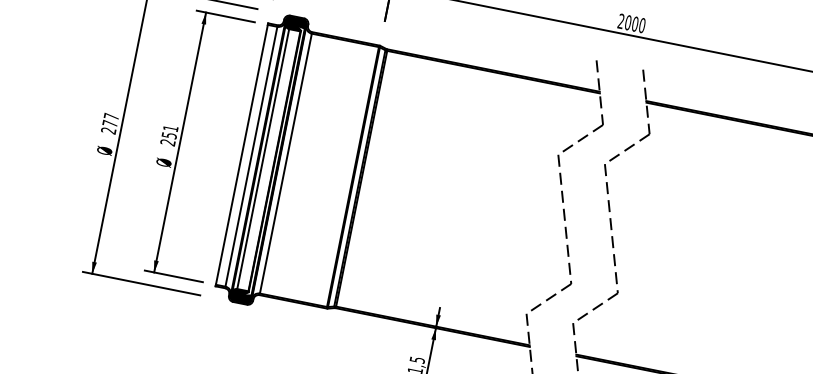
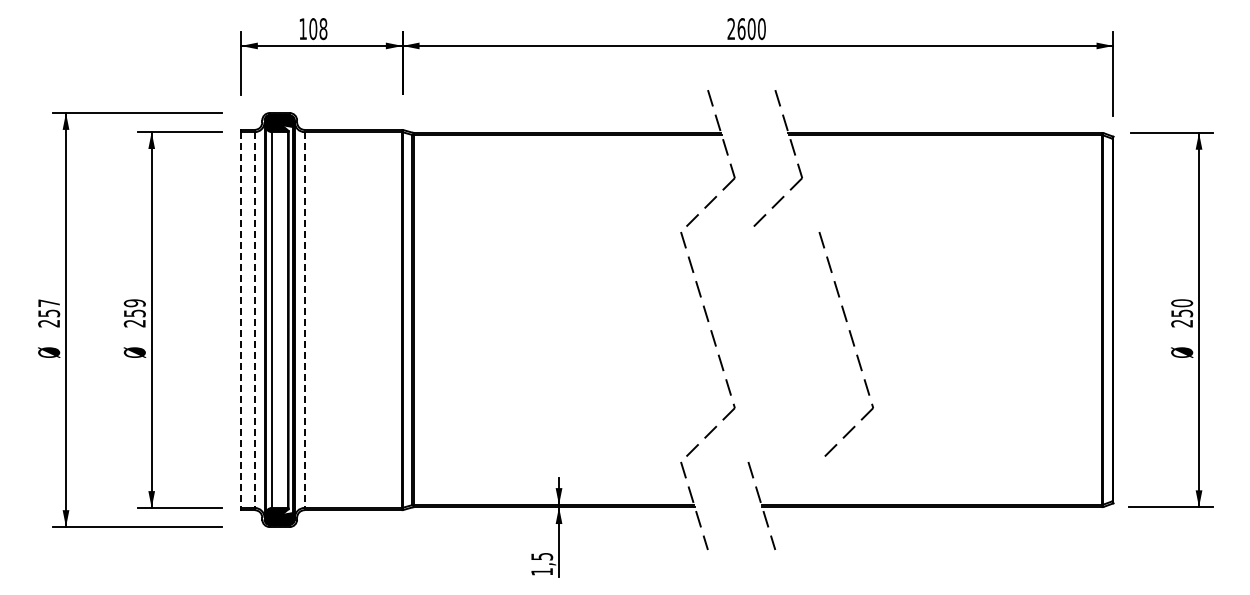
text: (628, 22) -> (741, 28), 2000 -> 2600
text: (110, 123) -> (49, 313), 277 -> 257
text: (170, 128) -> (134, 303), 251 -> 259
line: (242, 155) -> (241, 320), solid -> dashed
line: (251, 157) -> (254, 320), solid -> dashed
line: (285, 163) -> (304, 320), solid -> dashed
part: (612, 246) -> (852, 344), moved

